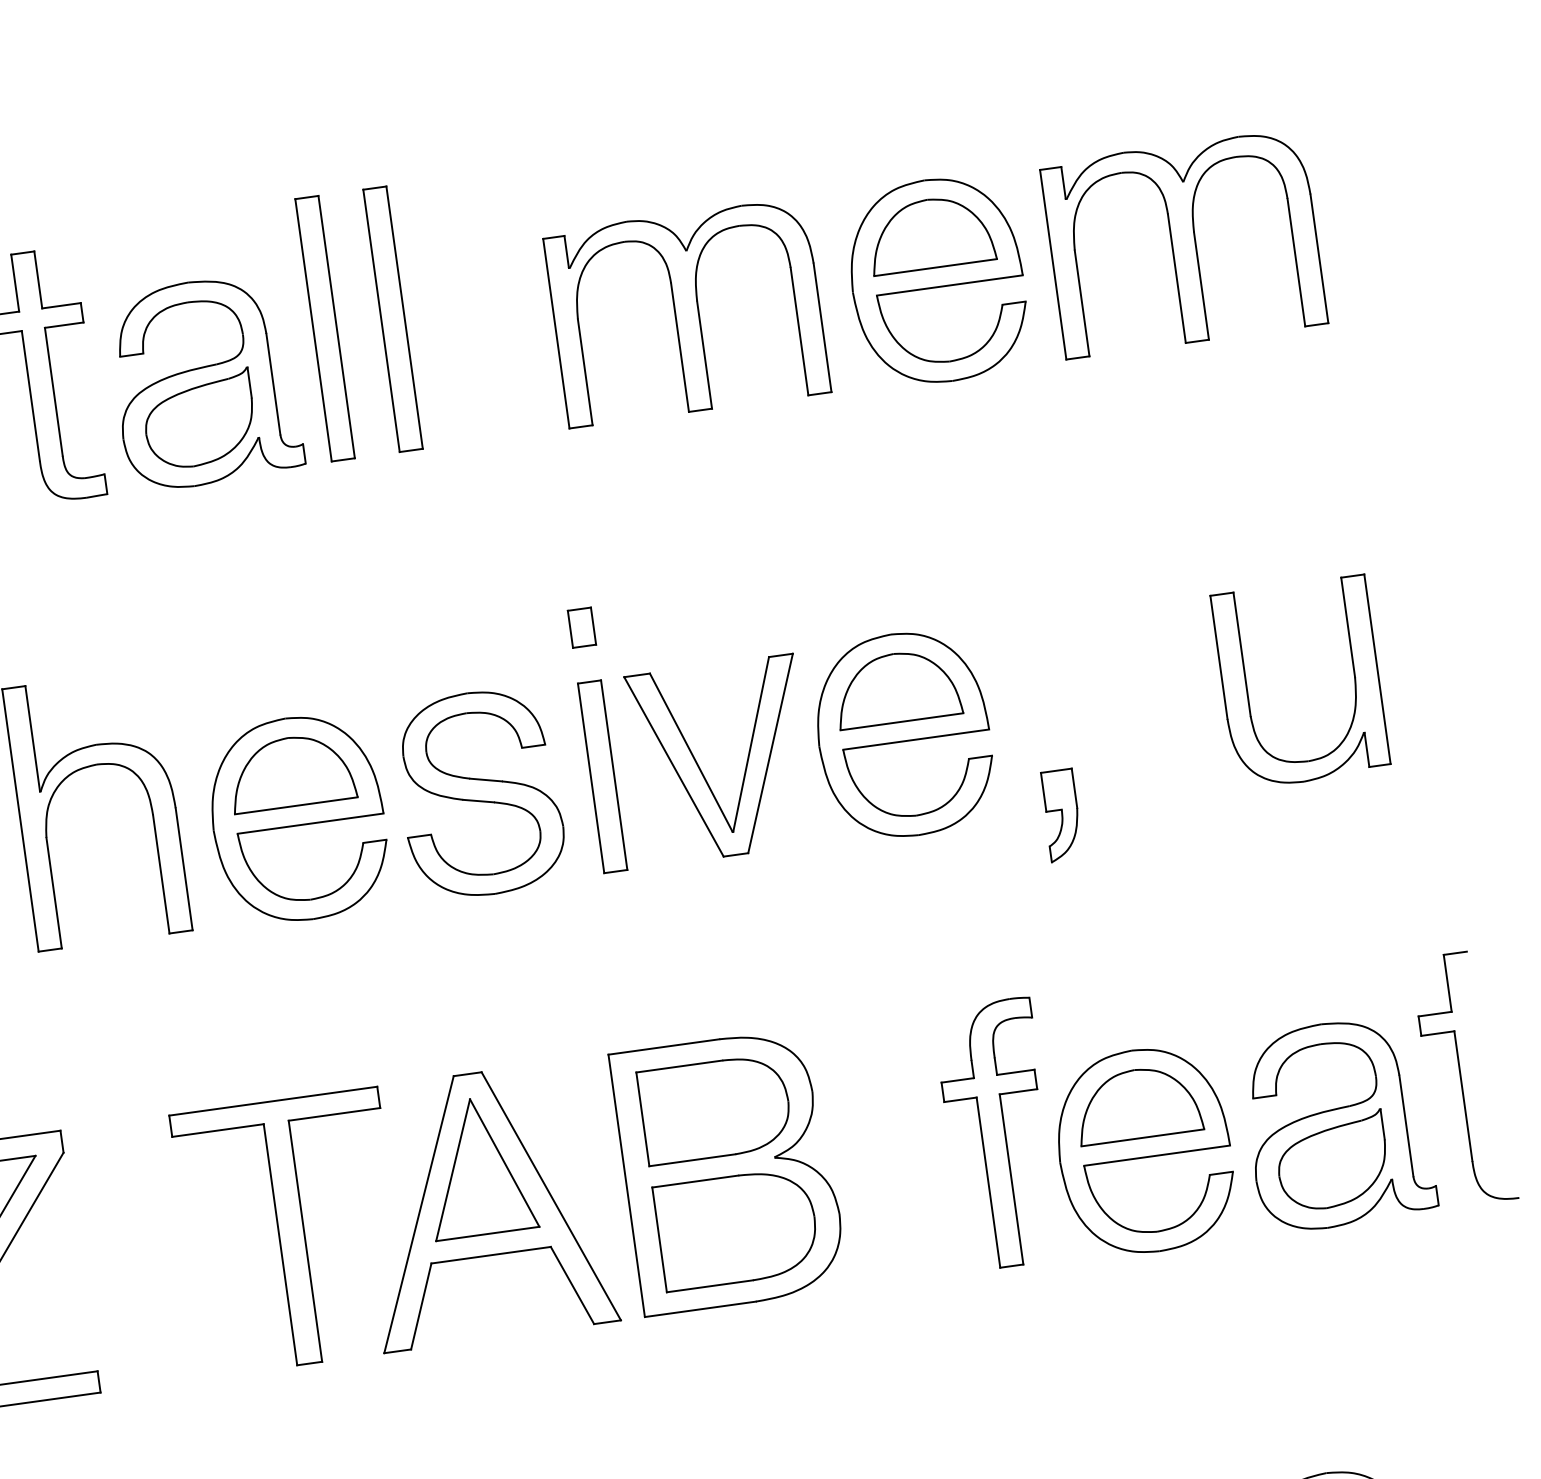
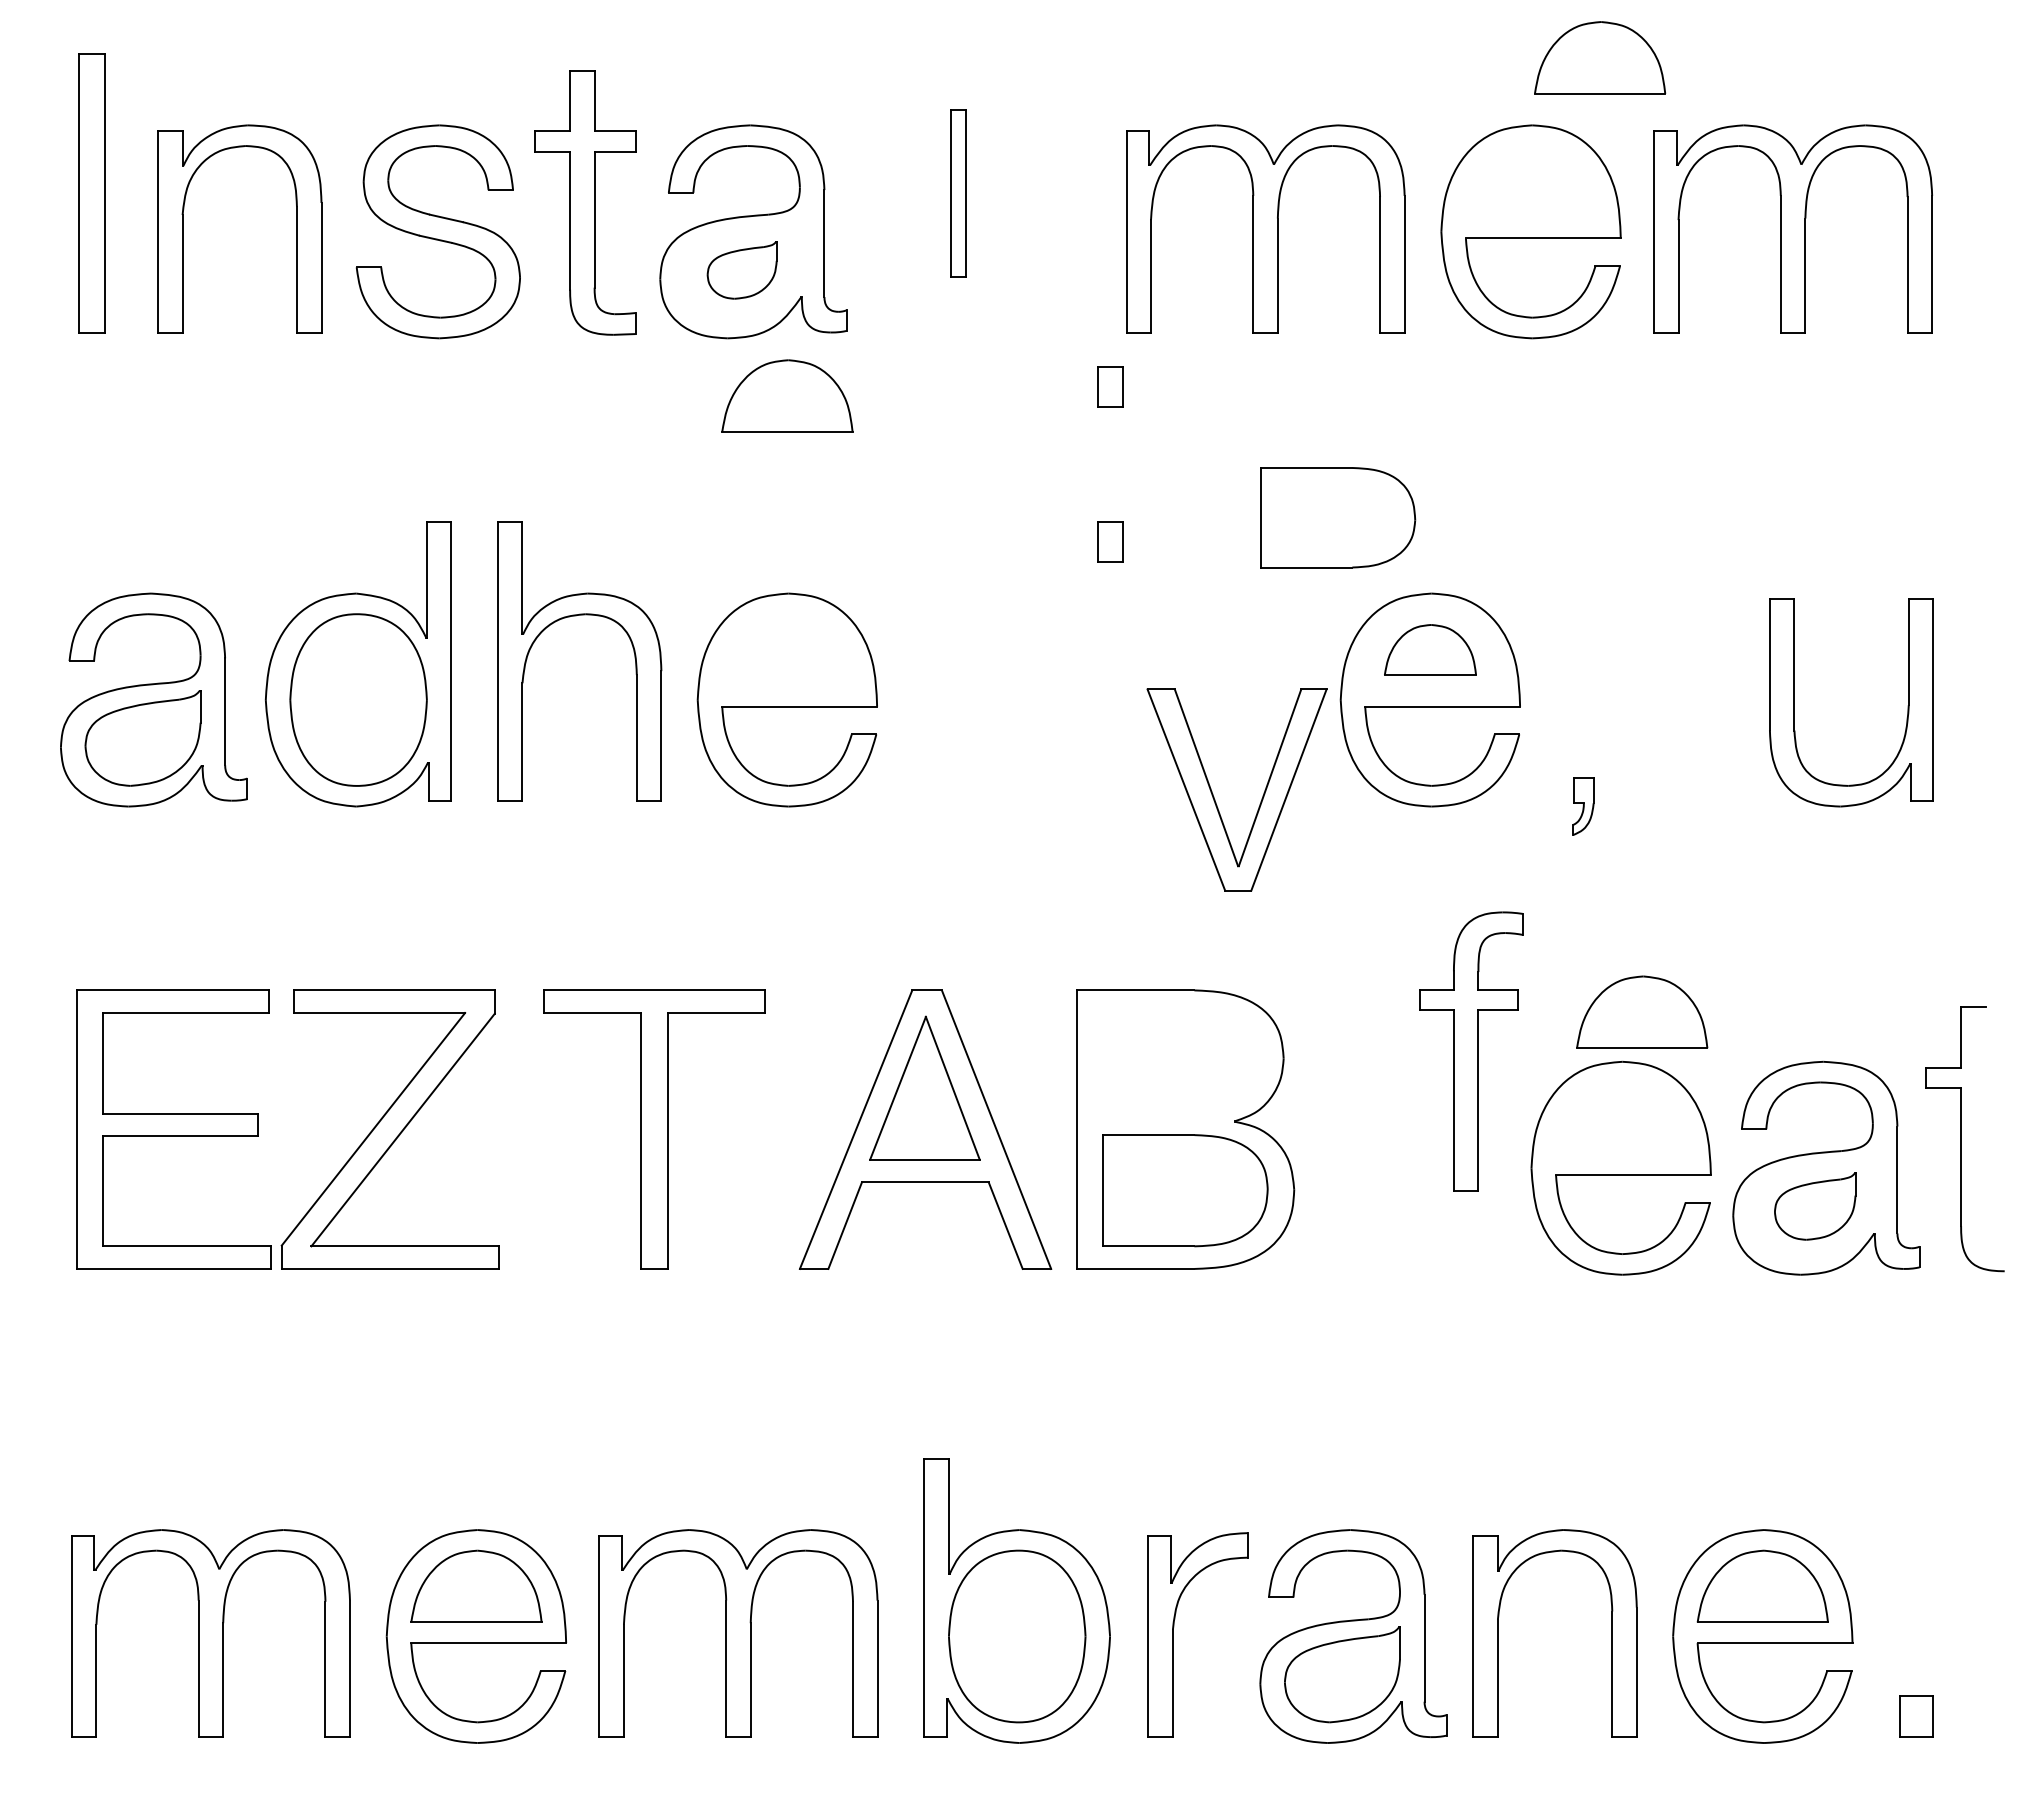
part: (931, 233) -> (1600, 57), moved
part: (393, 319) -> (958, 193), size x0.6
part: (325, 328) -> (886, 193), removed
part: (198, 420) -> (741, 270), size x0.6
part: (561, 481) -> (1110, 386), added
part: (897, 687) -> (1430, 649), size x0.7
part: (701, 769) -> (1214, 796), moved
part: (291, 771) -> (787, 395), moved
part: (602, 776) -> (1110, 699), removed
part: (479, 793) -> (980, 699), removed
part: (1061, 815) -> (1583, 806), size x0.6
part: (1138, 1103) -> (1642, 1011), moved
part: (715, 1109) -> (1338, 517), moved
part: (998, 1134) -> (1471, 1051), moved
part: (1331, 1161) -> (1814, 1206), size x0.7
part: (291, 1232) -> (654, 1129), moved

